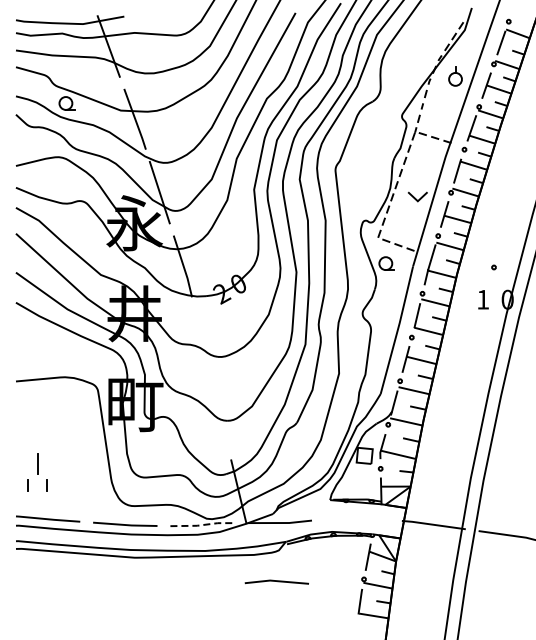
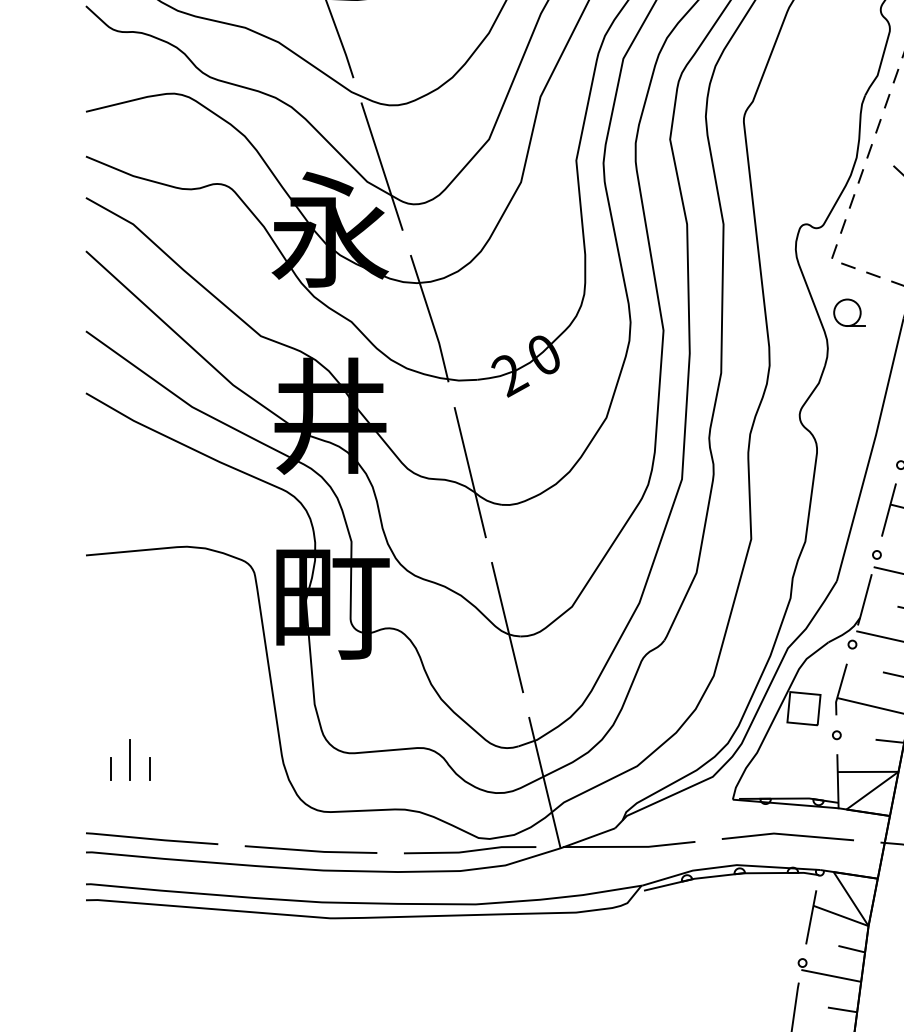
line: (202, 340) -> (469, 471), added
line: (220, 416) -> (507, 627), added
line: (37, 463) -> (130, 759), moved
line: (203, 525) -> (472, 851), dashed -> solid
line: (276, 581) -> (787, 835), moved

